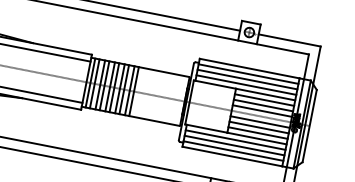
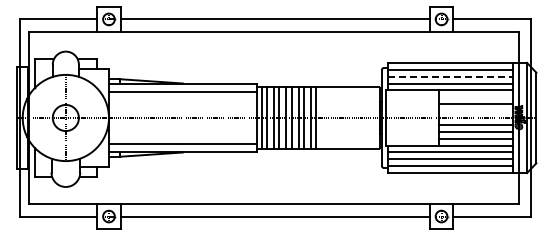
line: (247, 79) -> (450, 76), solid -> dashed
line: (264, 100) -> (475, 97), removed
line: (262, 111) -> (475, 111), removed

